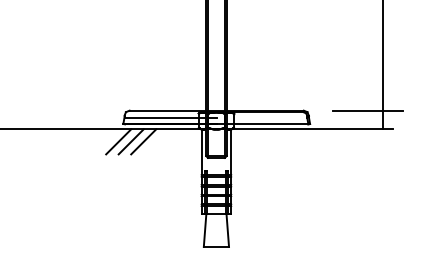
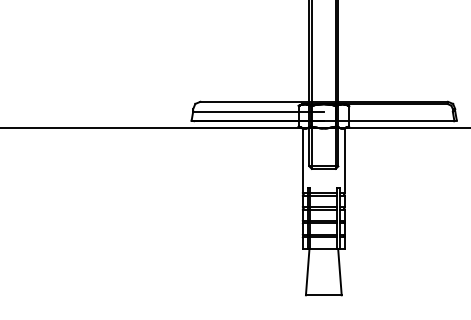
line: (118, 141) -> (184, 145), removed
line: (130, 141) -> (201, 145), removed
line: (143, 141) -> (220, 145), removed

